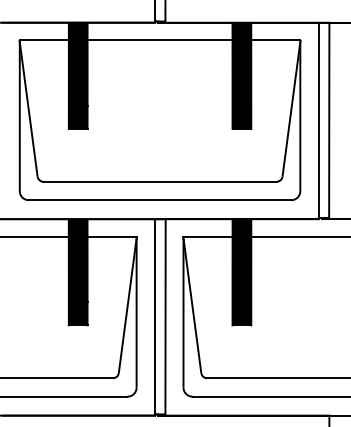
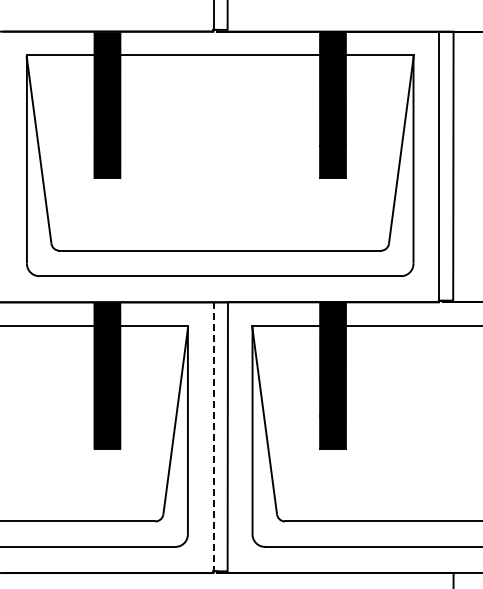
line: (155, 316) -> (213, 436), solid -> dashed

